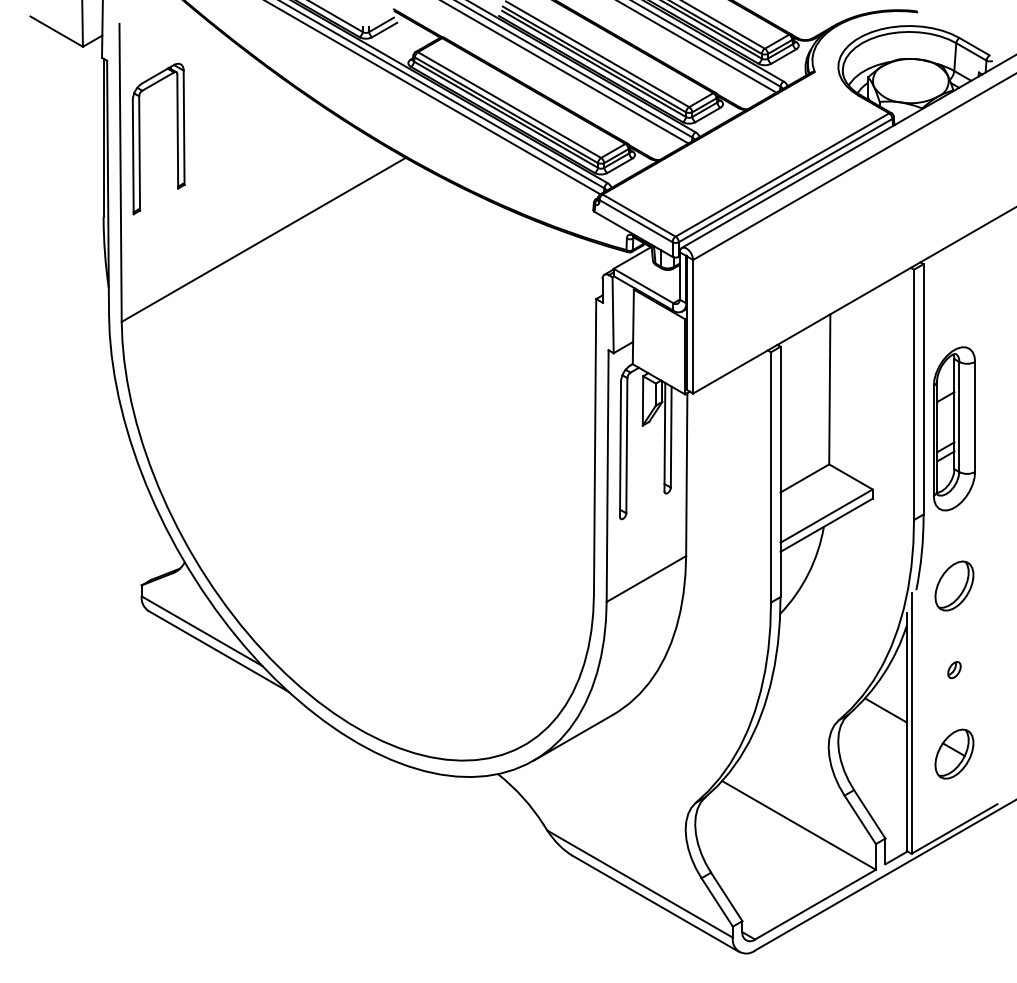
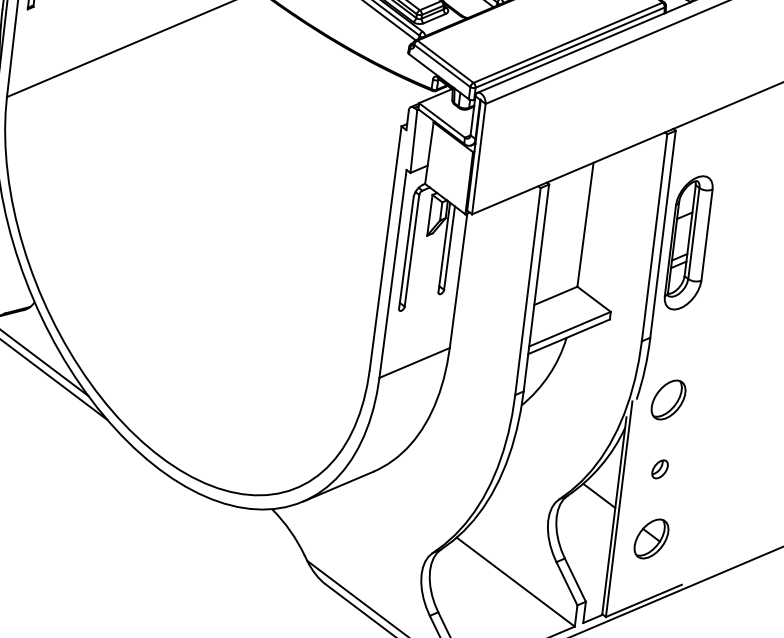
part: (954, 428) -> (688, 242), moved
part: (954, 670) -> (660, 469), size x1.4

